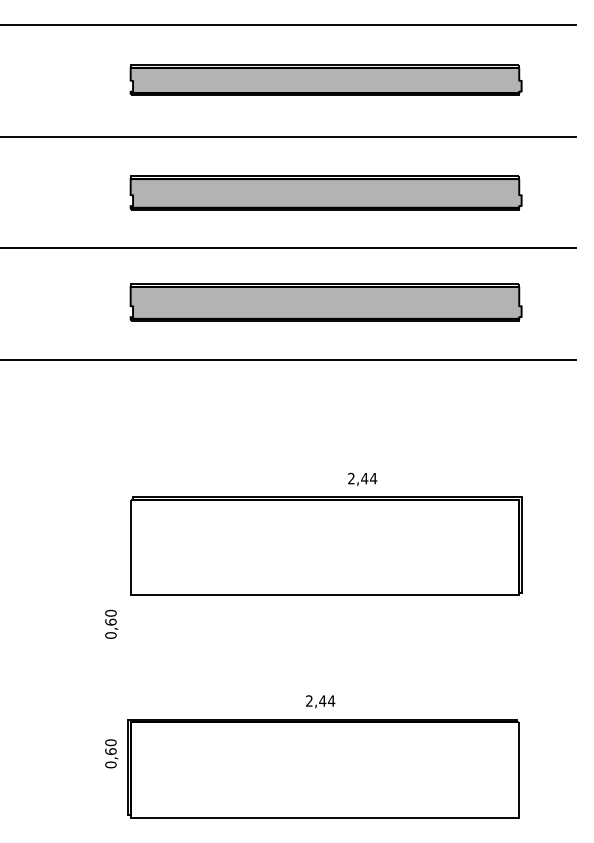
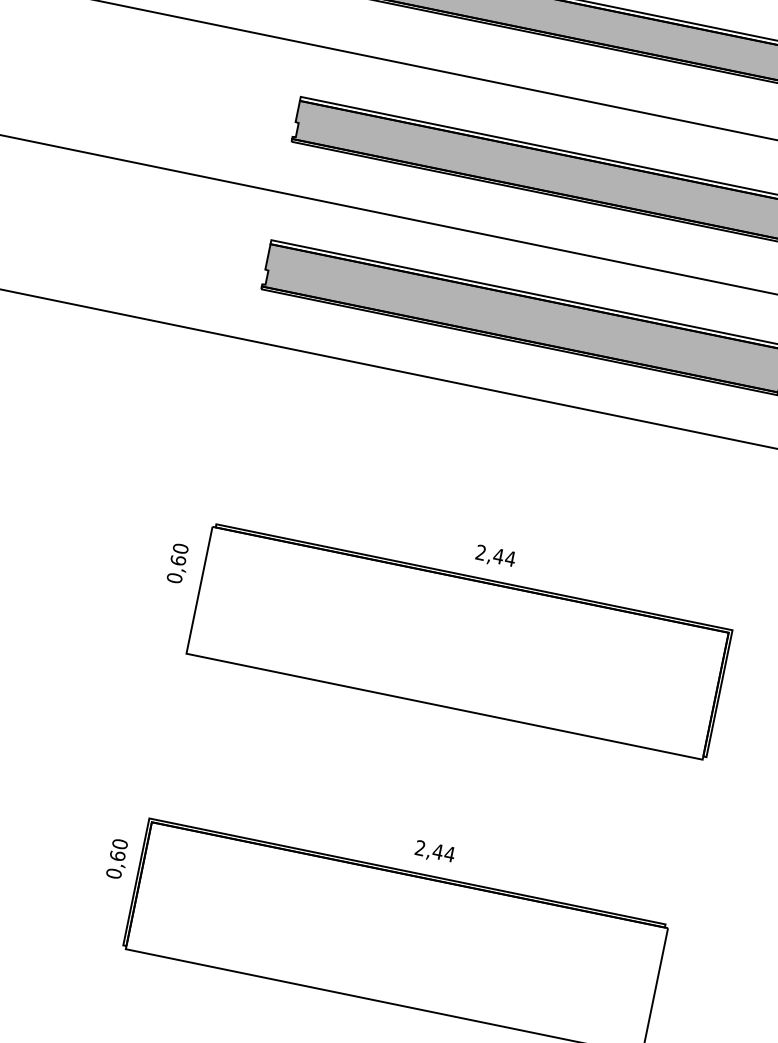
text: (362, 478) -> (495, 555), moved
text: (111, 623) -> (178, 562), moved
text: (320, 701) -> (434, 851), moved

